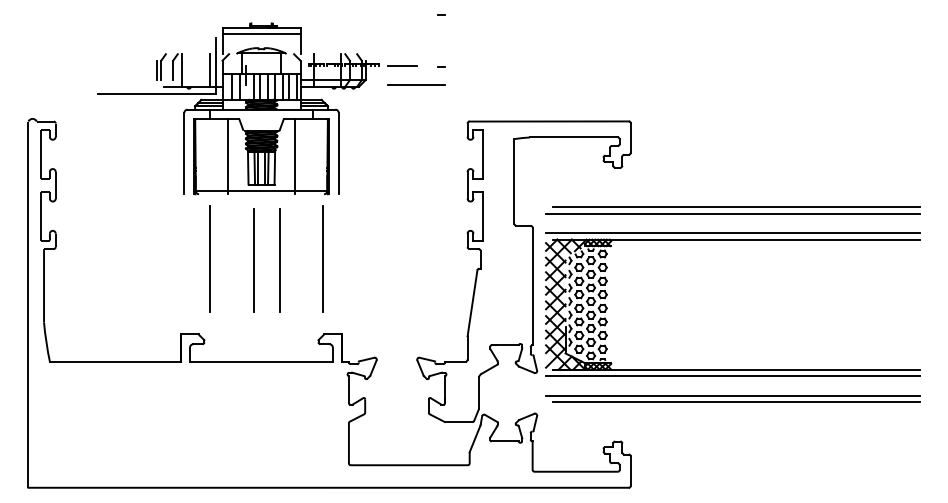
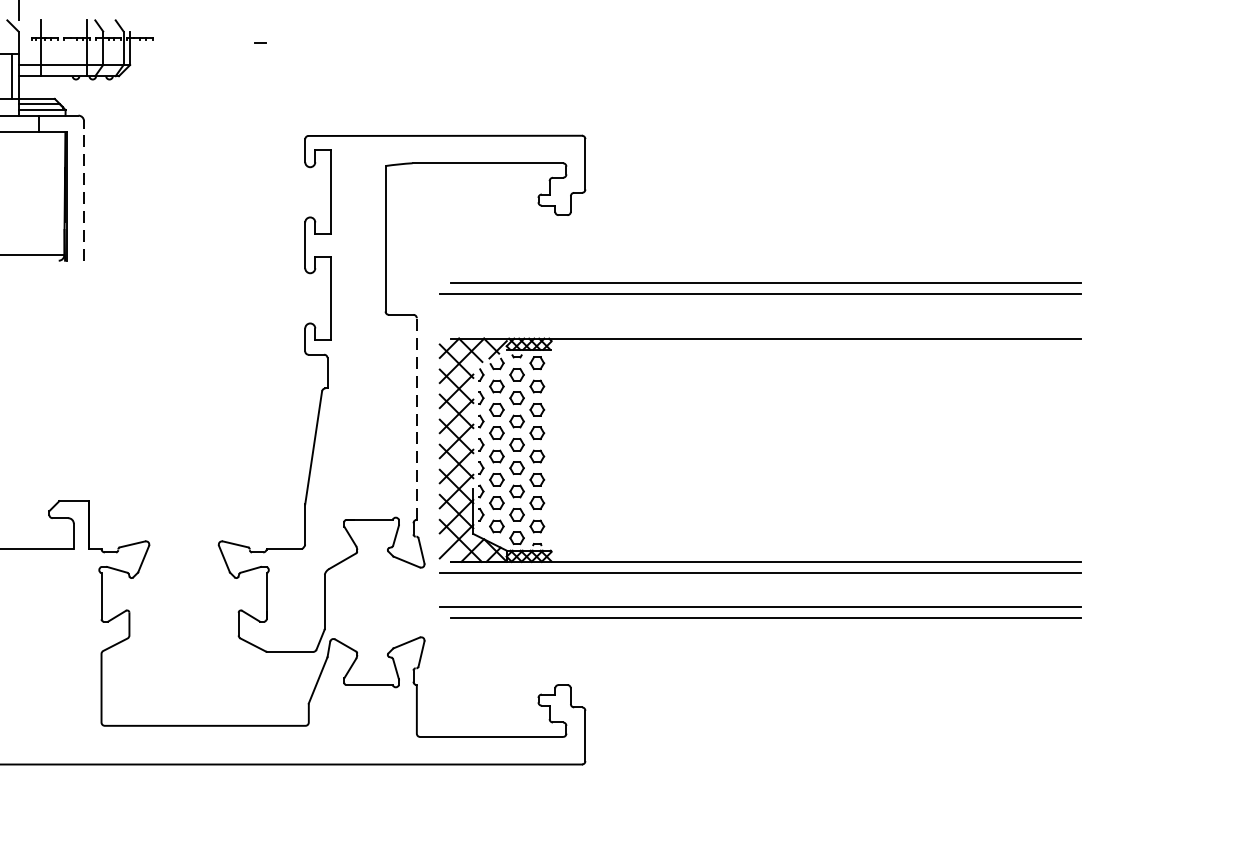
line: (402, 65) -> (193, 39), removed
line: (416, 85) -> (217, 74), removed
line: (338, 153) -> (83, 190), solid -> dashed
line: (295, 156) -> (9, 195), removed
line: (732, 233) -> (759, 328), removed
line: (323, 258) -> (57, 370), removed
line: (532, 286) -> (416, 419), solid -> dashed

